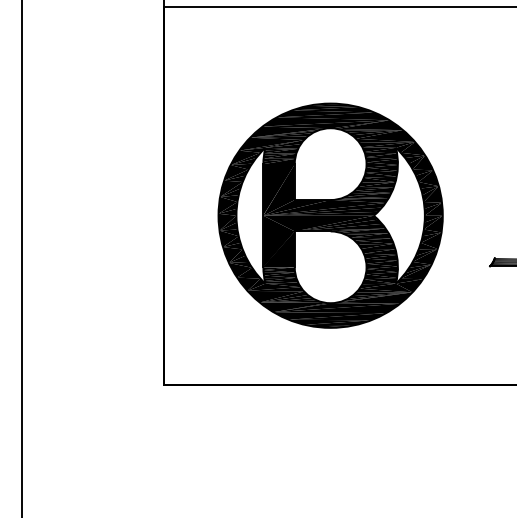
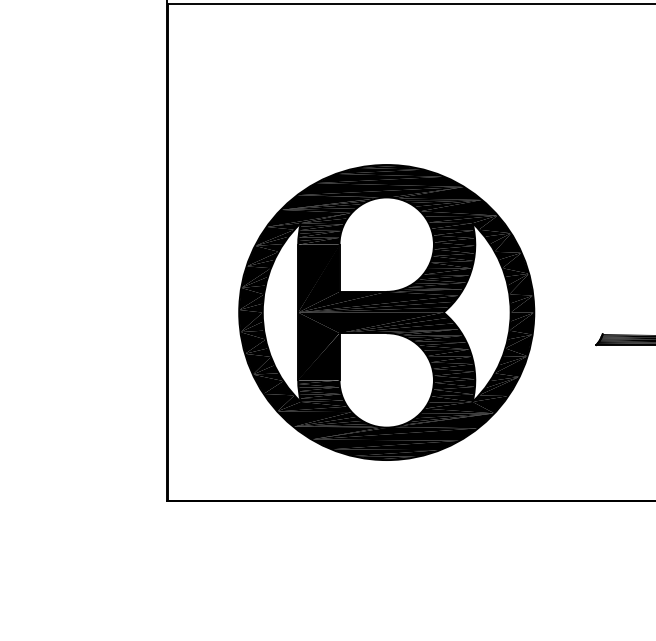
part: (330, 215) -> (386, 312), moved

